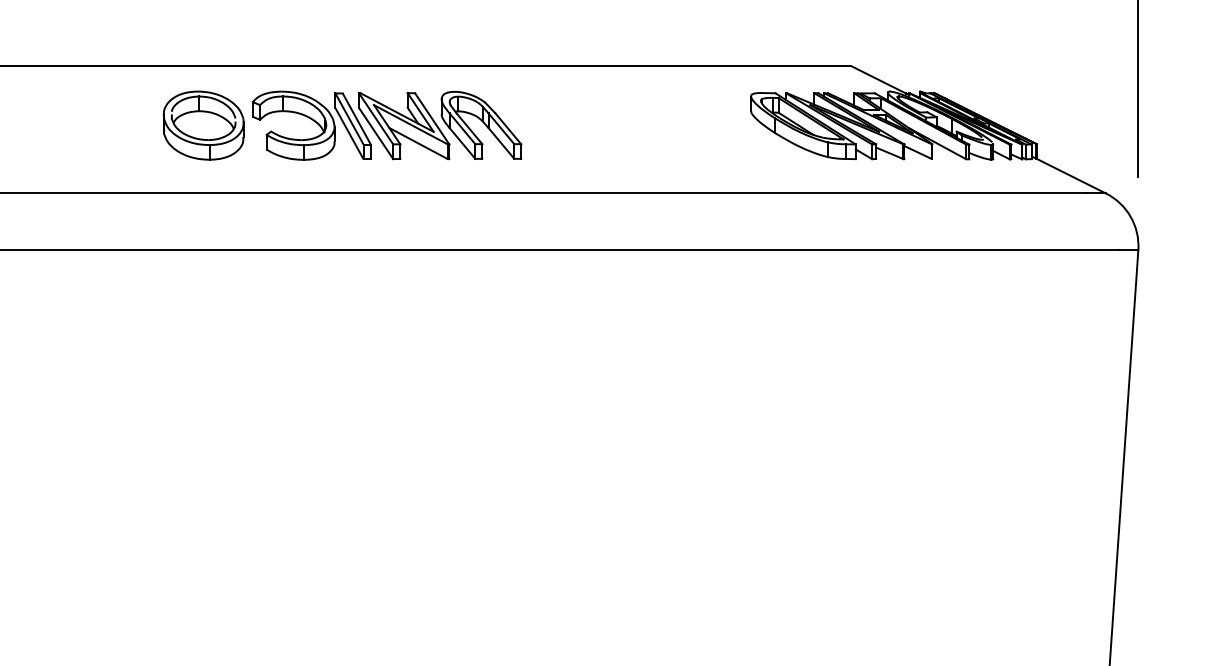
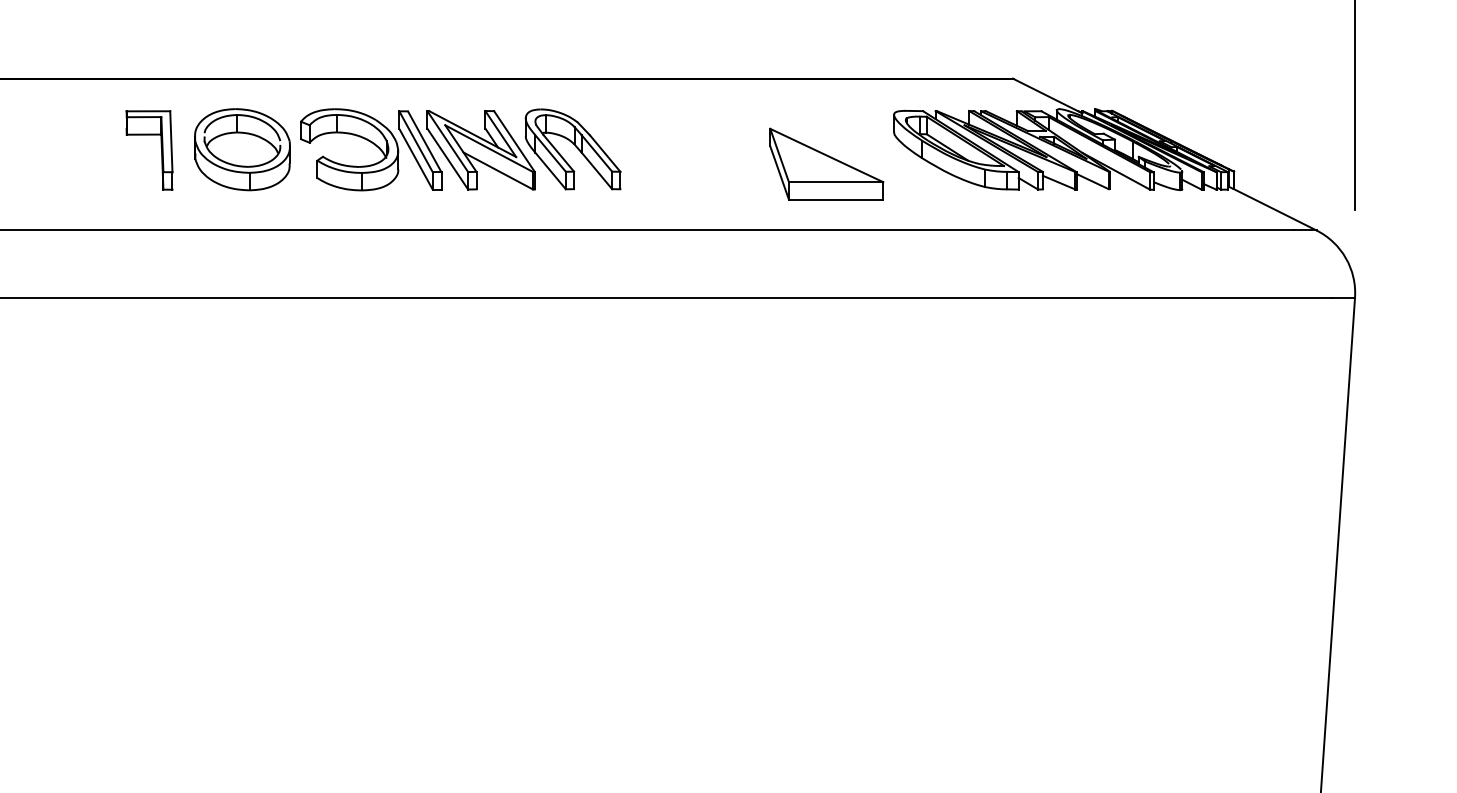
part: (135, 126) -> (161, 150), added
part: (694, 137) -> (826, 163), added

